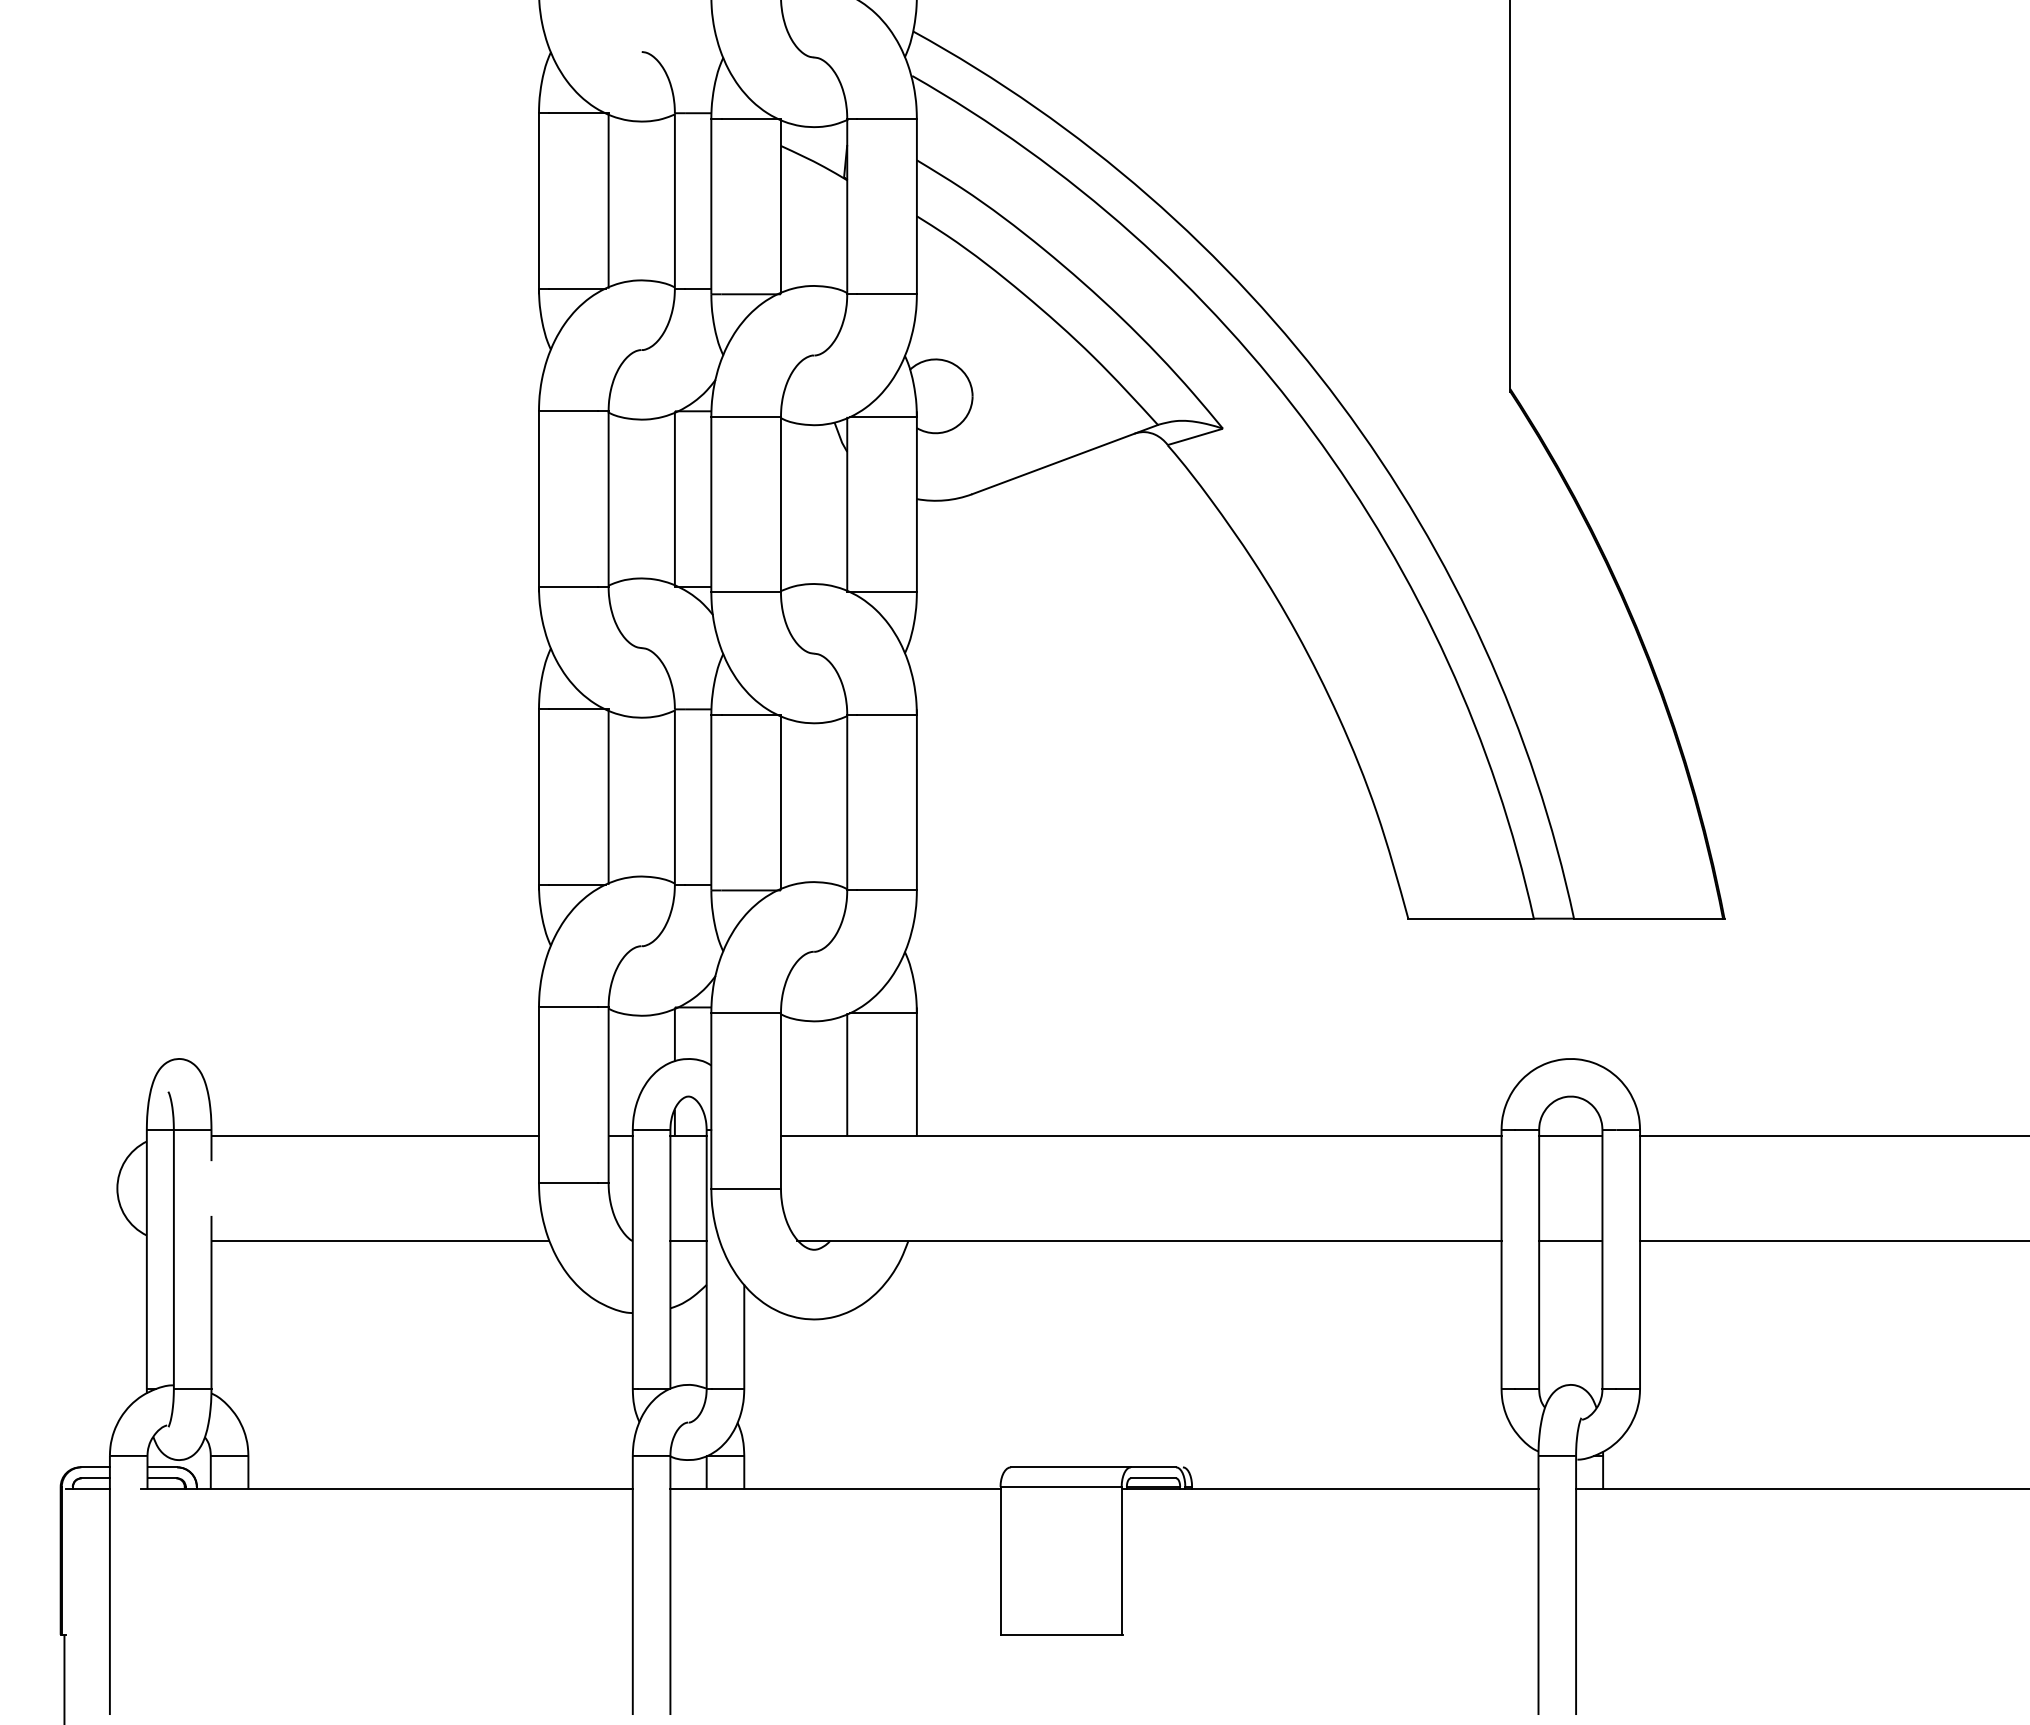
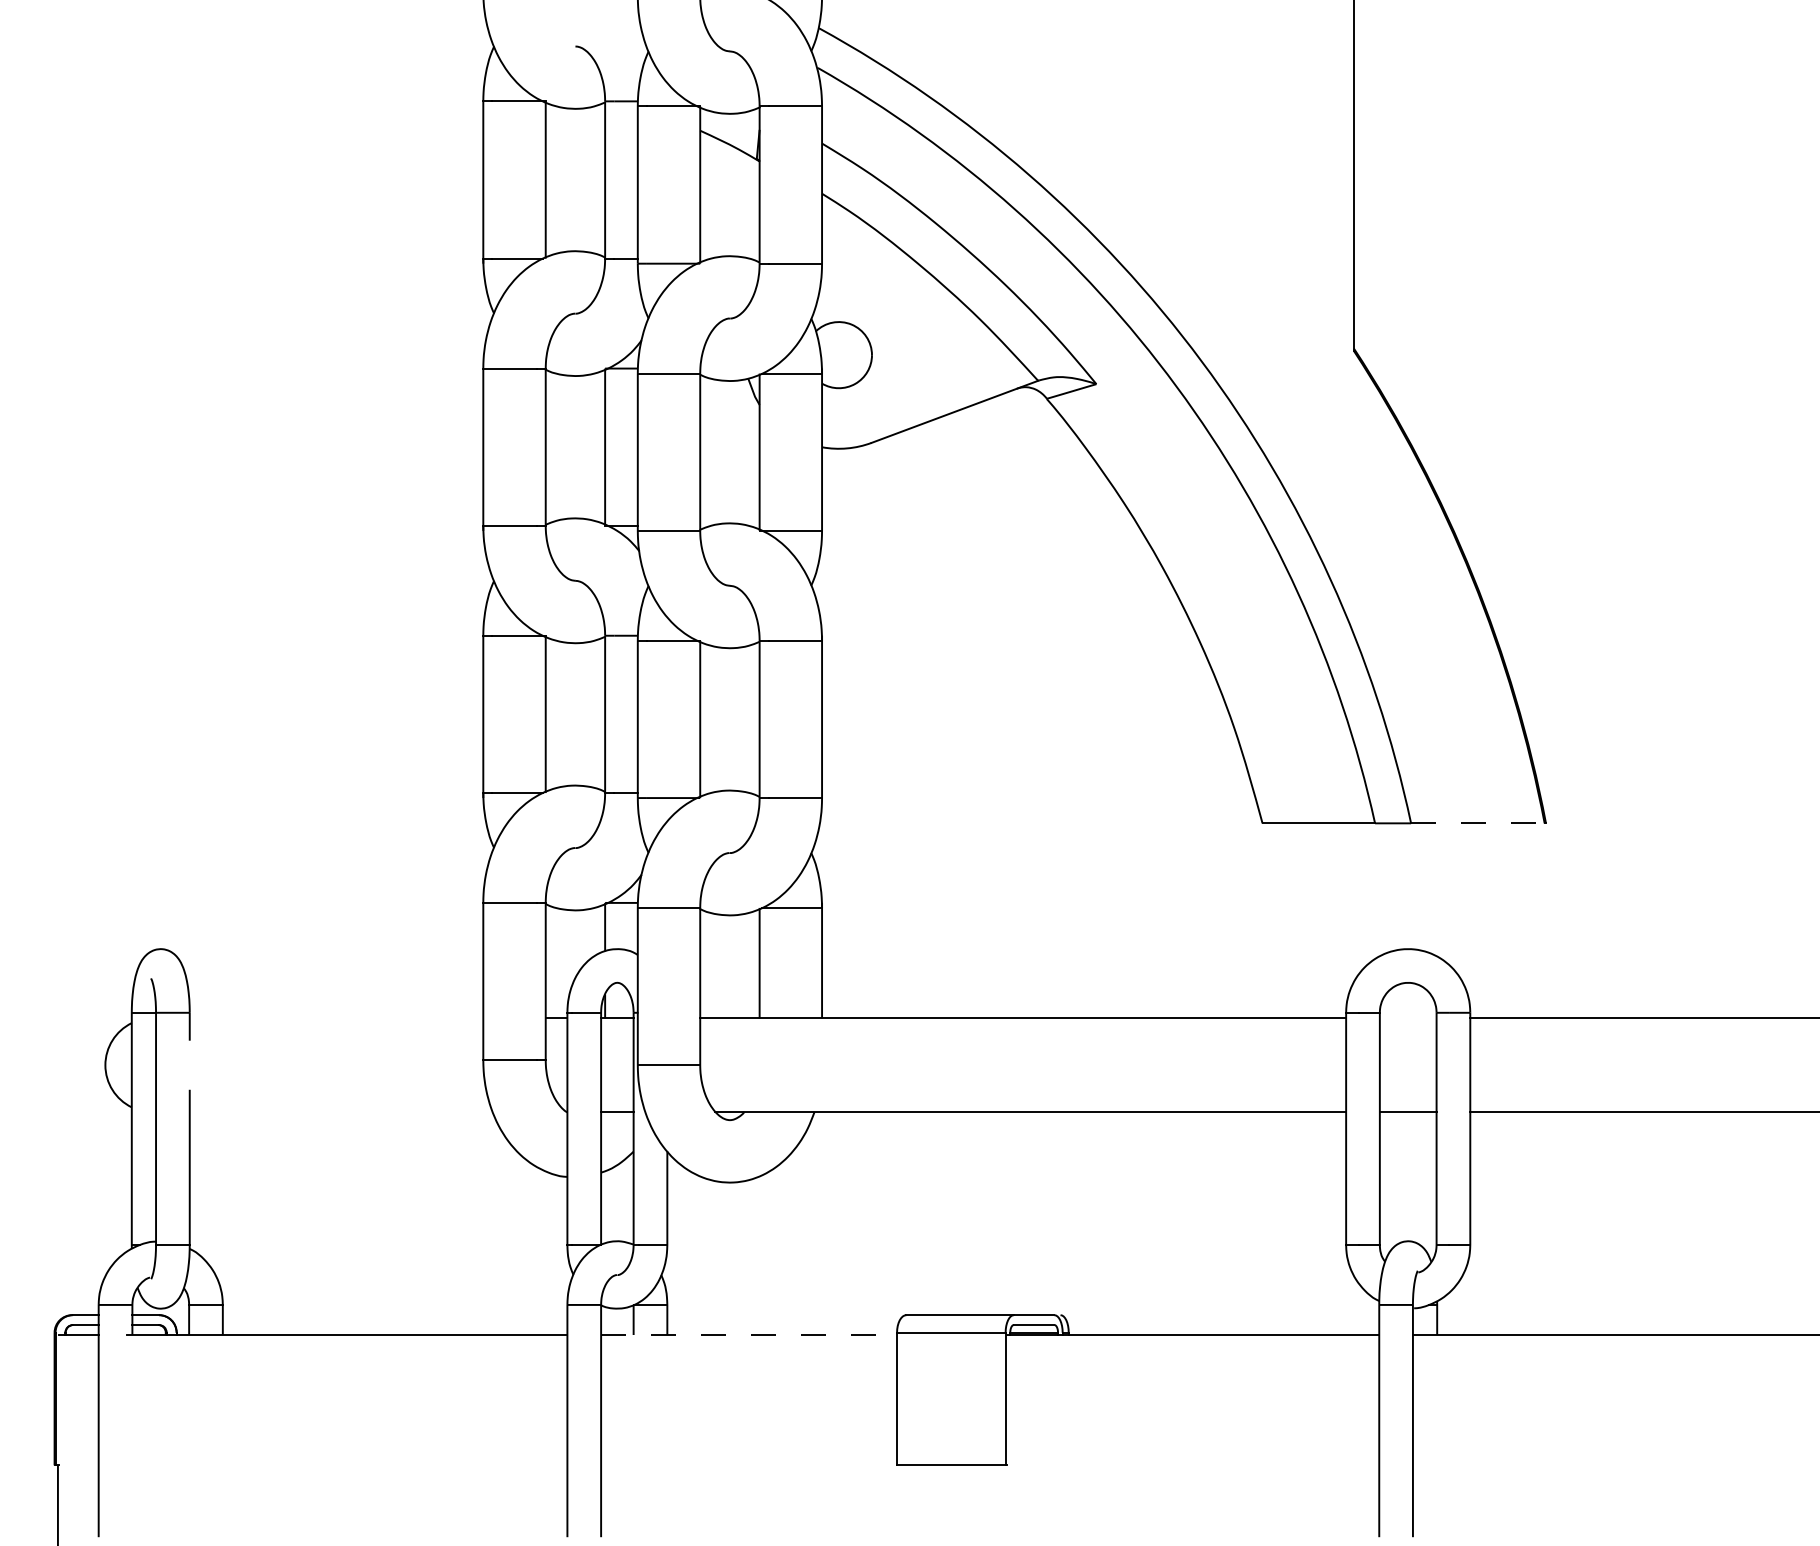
line: (1648, 918) -> (1477, 823), solid -> dashed
line: (375, 1136) -> (336, 1018), removed
line: (1570, 1136) -> (1407, 1018), removed
line: (379, 1241) -> (340, 1112), removed
line: (835, 1488) -> (749, 1334), solid -> dashed

